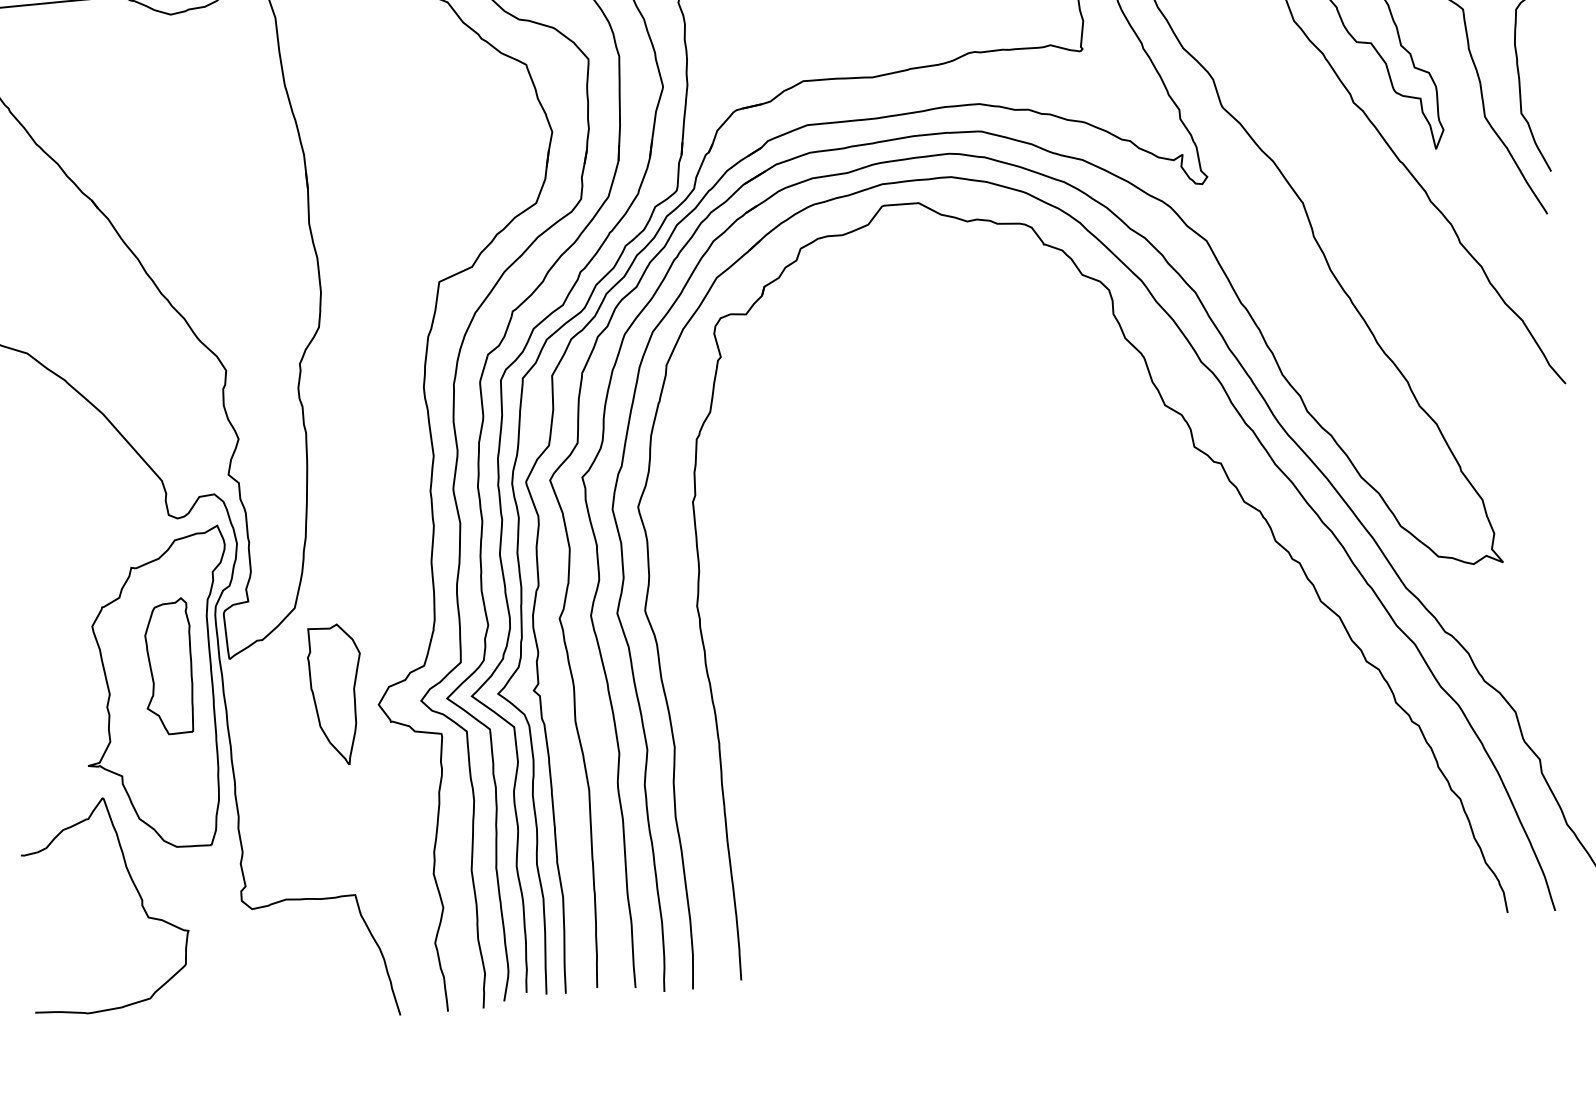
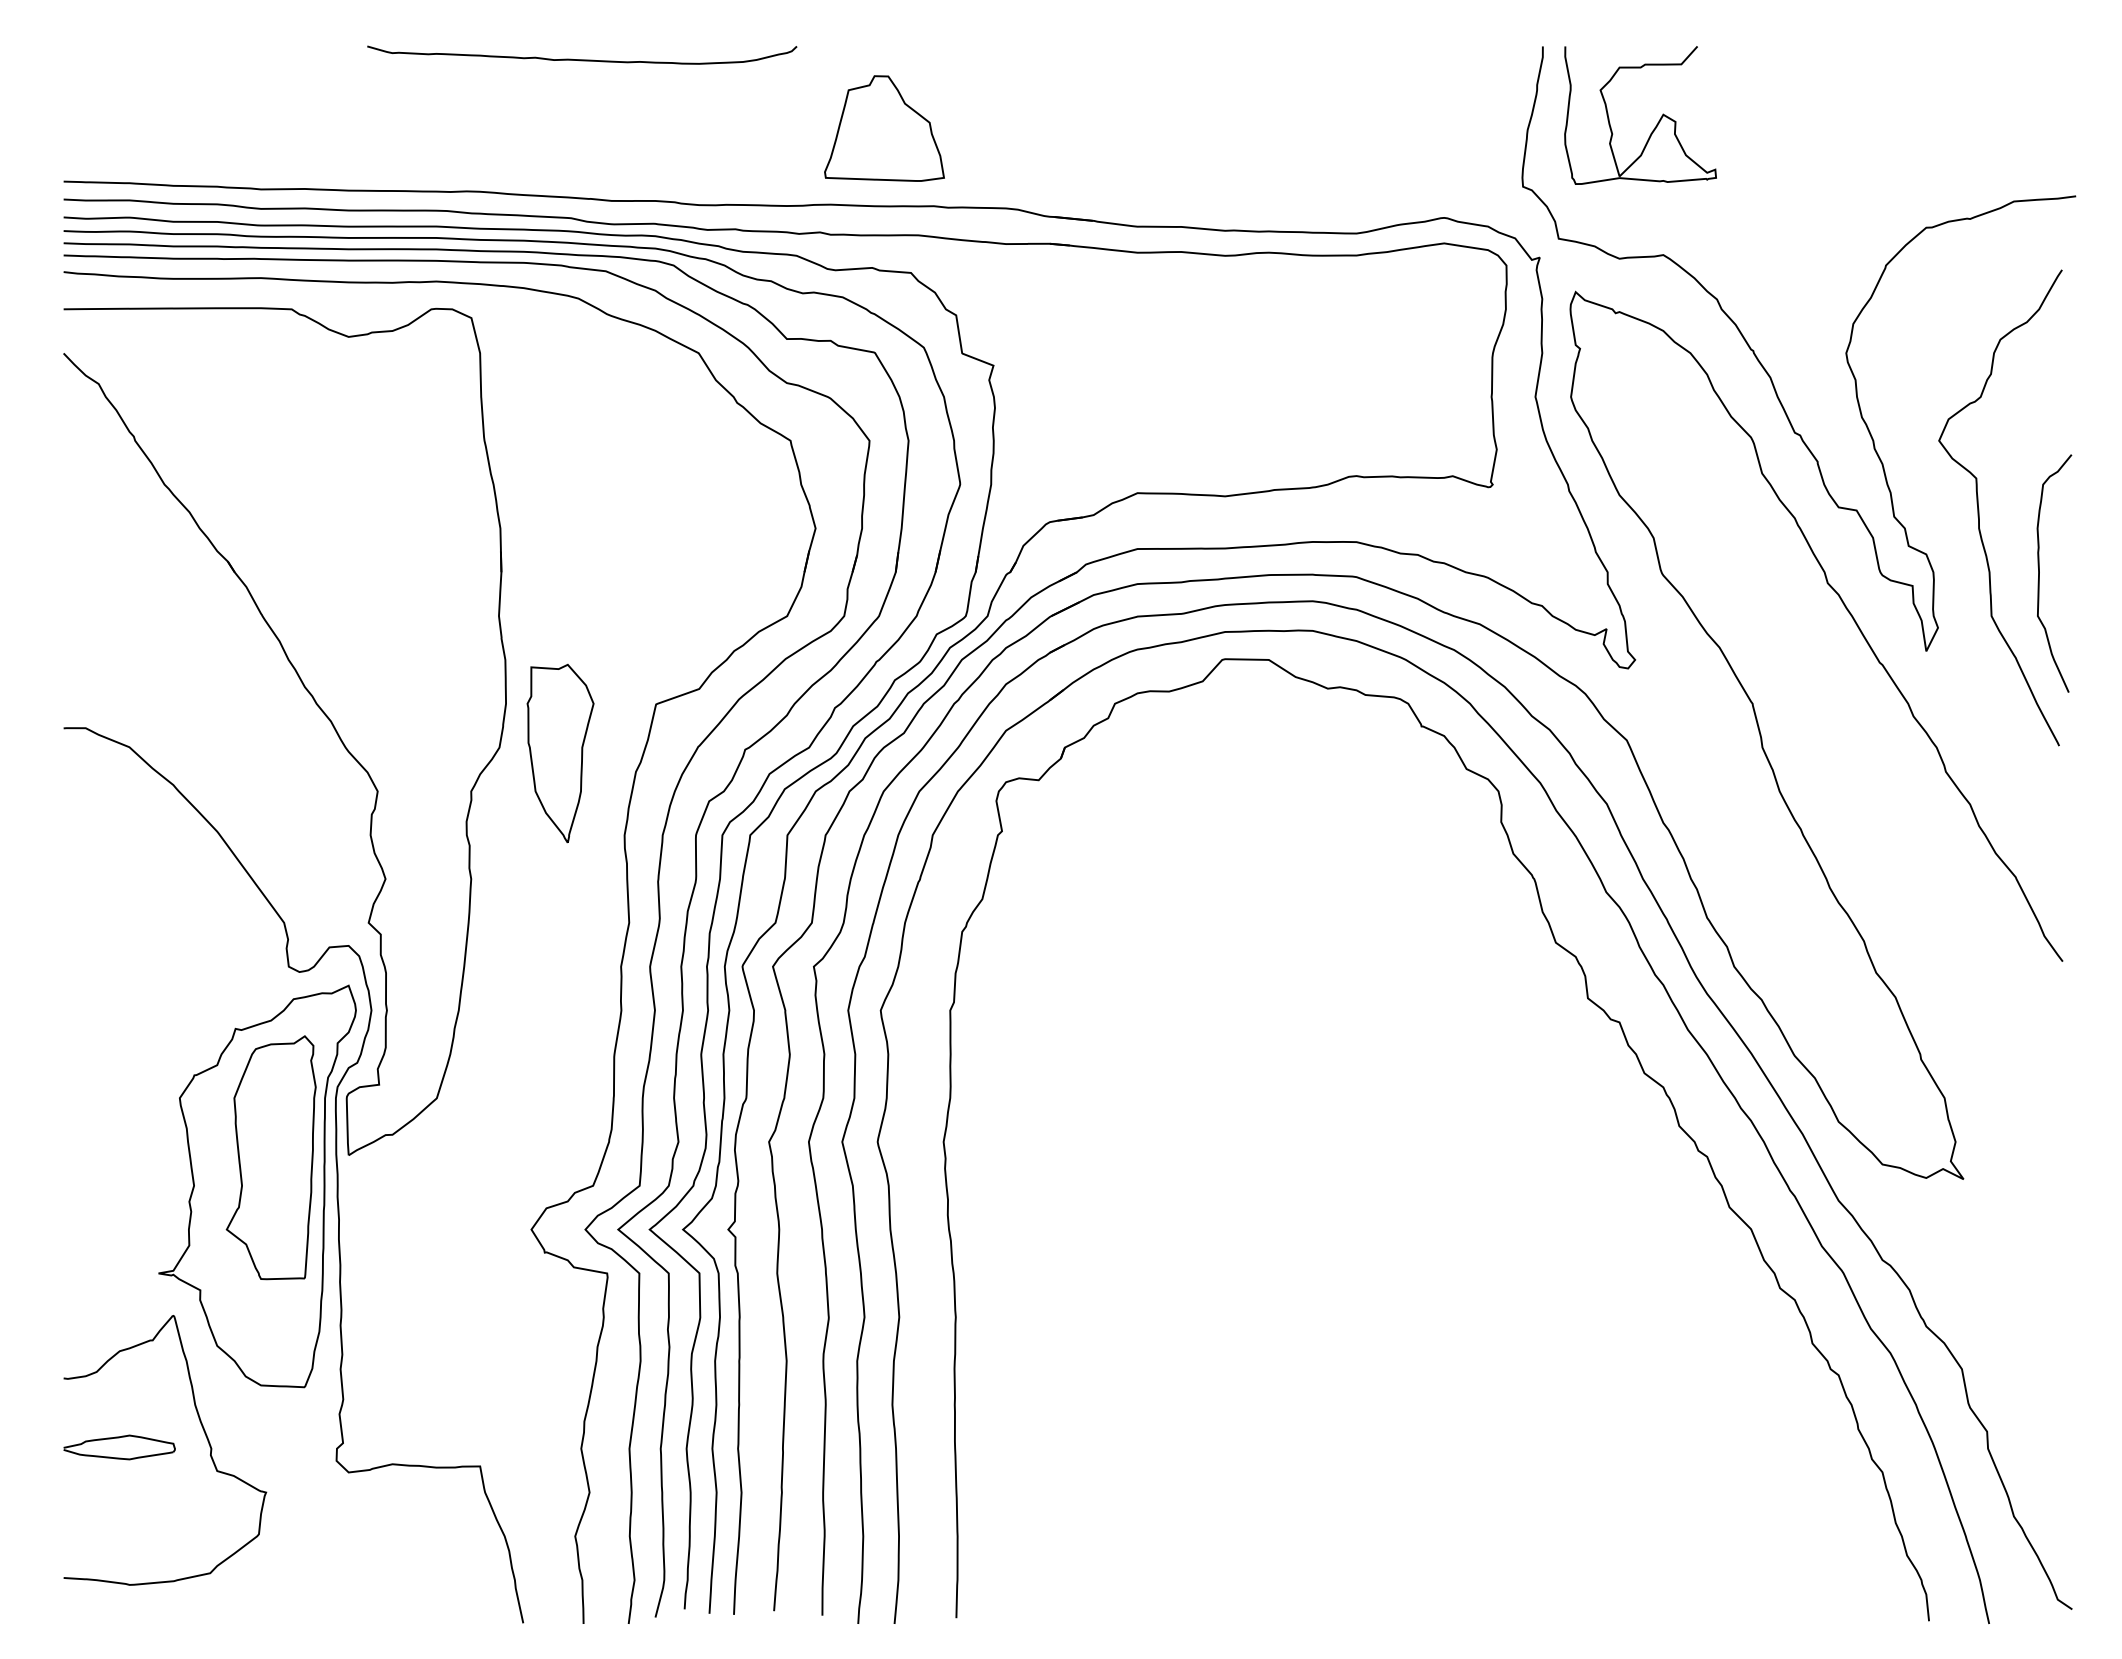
part: (167, 666) -> (270, 1157), size x1.43
part: (337, 694) -> (560, 753), moved
part: (69, 905) -> (119, 1447), added

